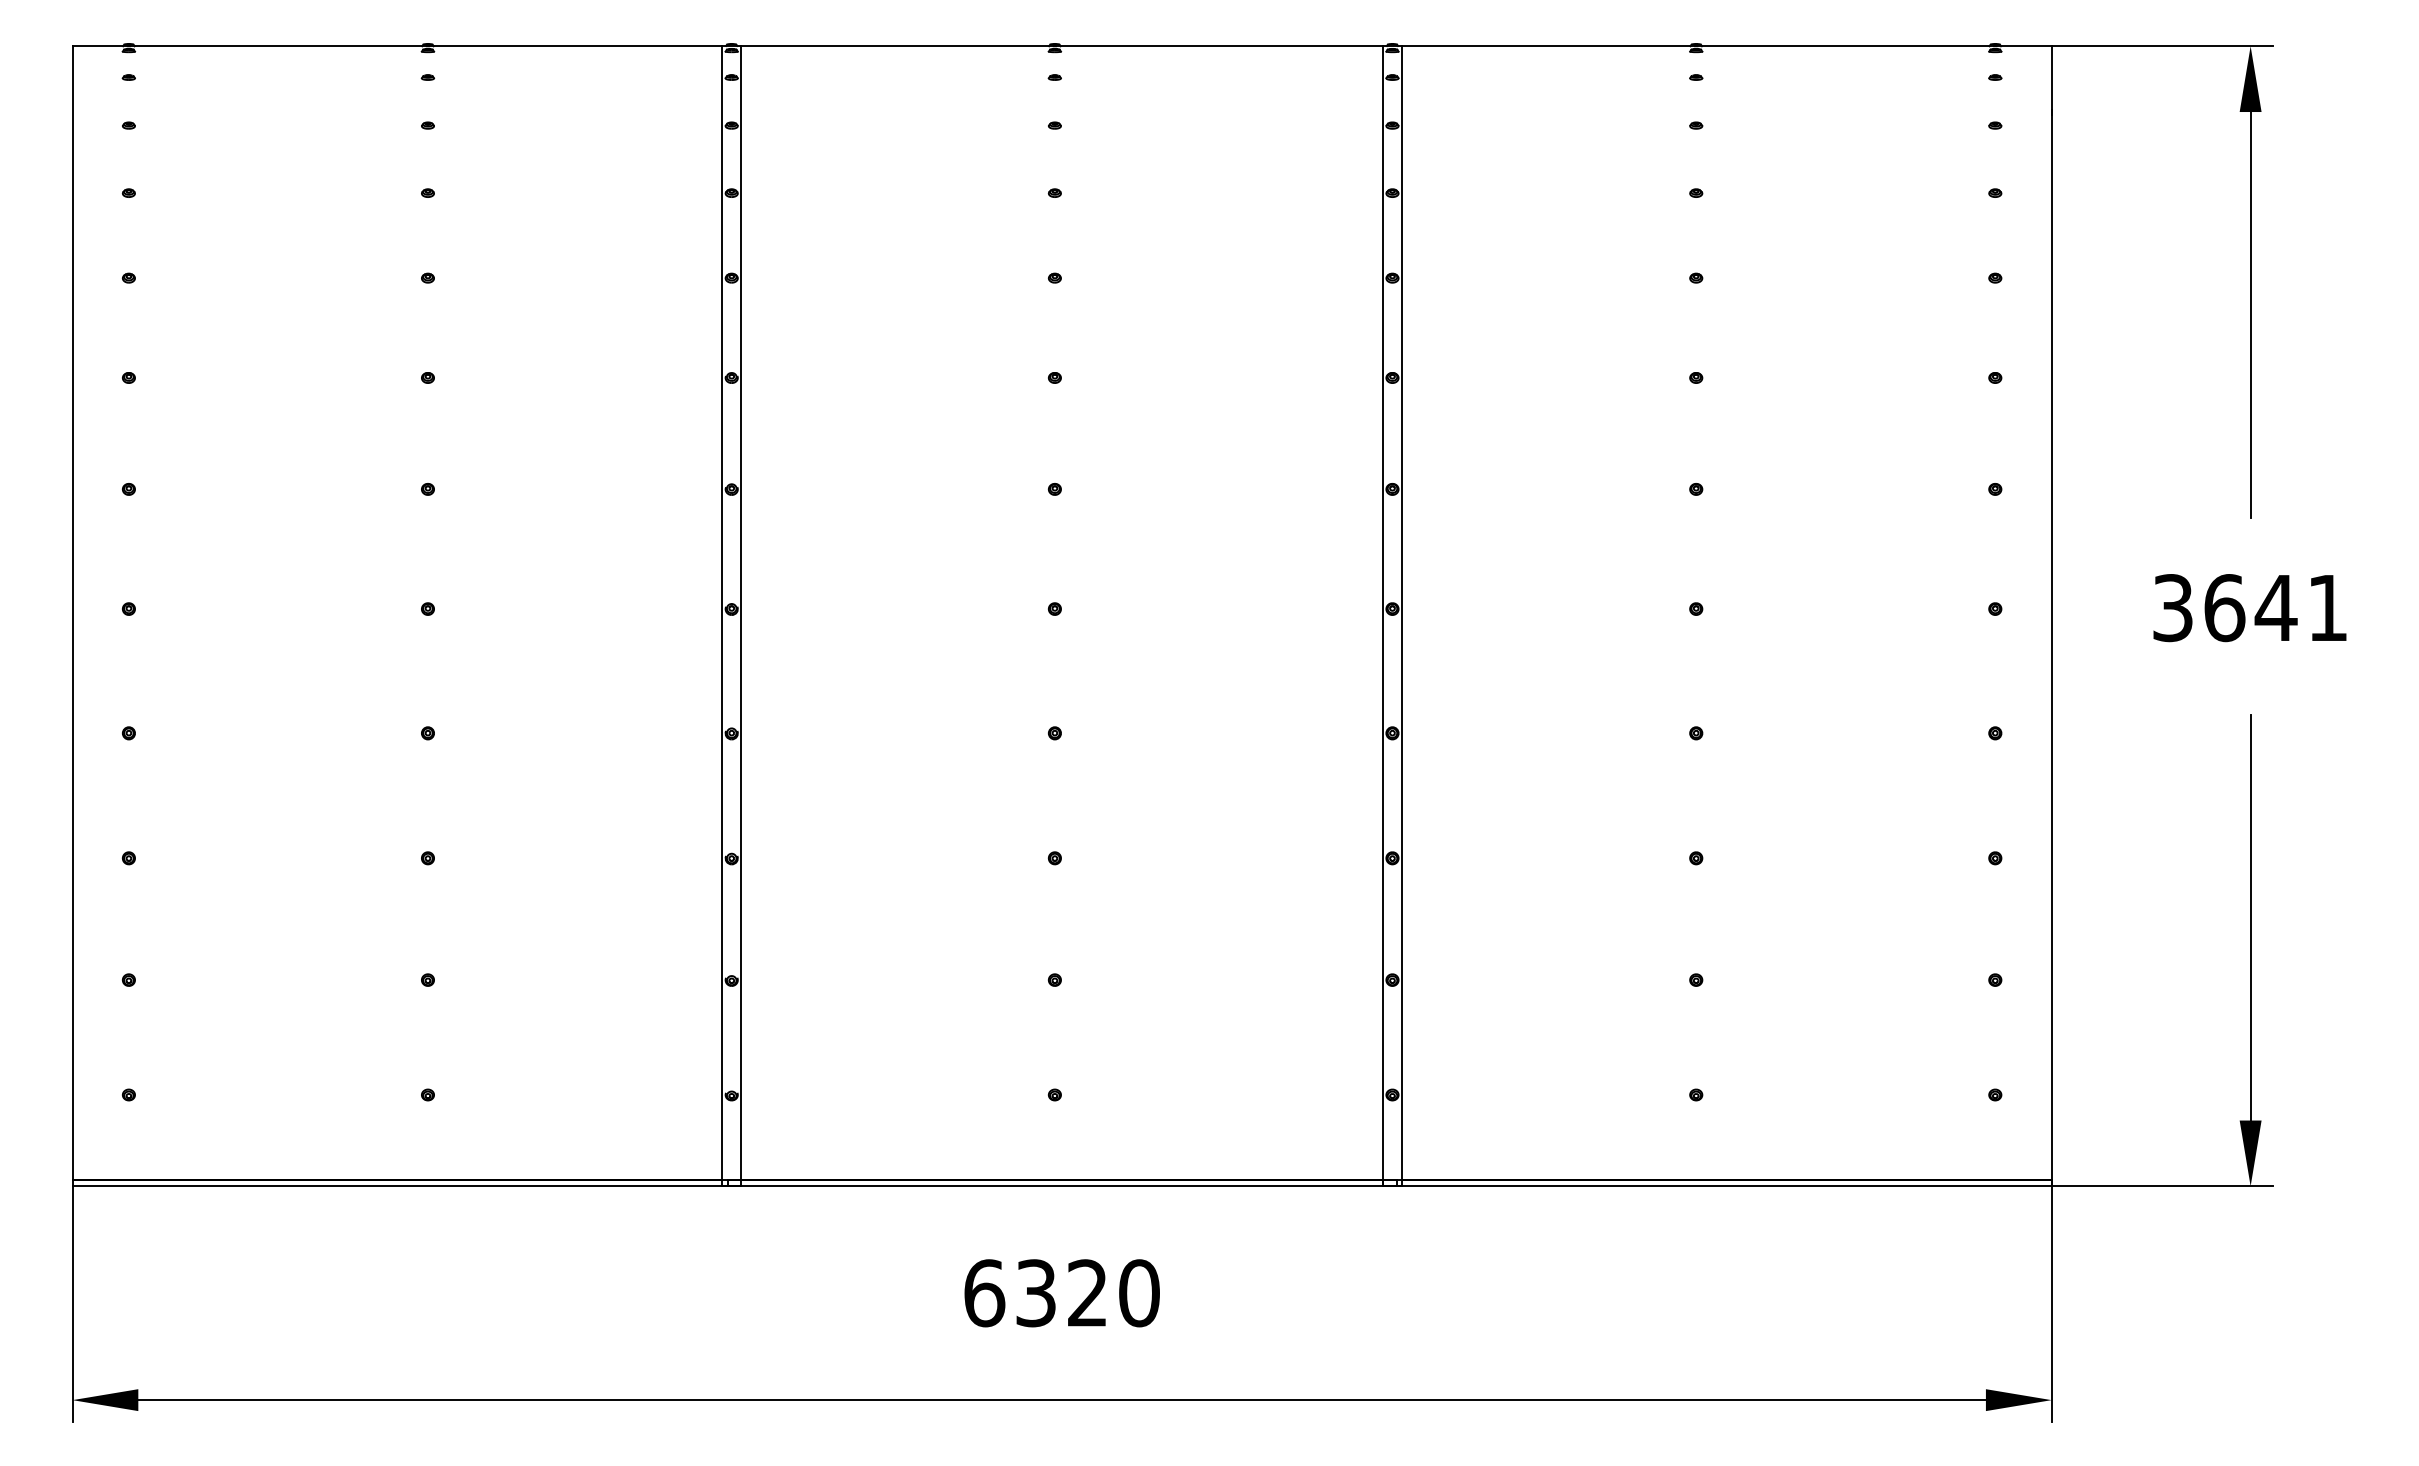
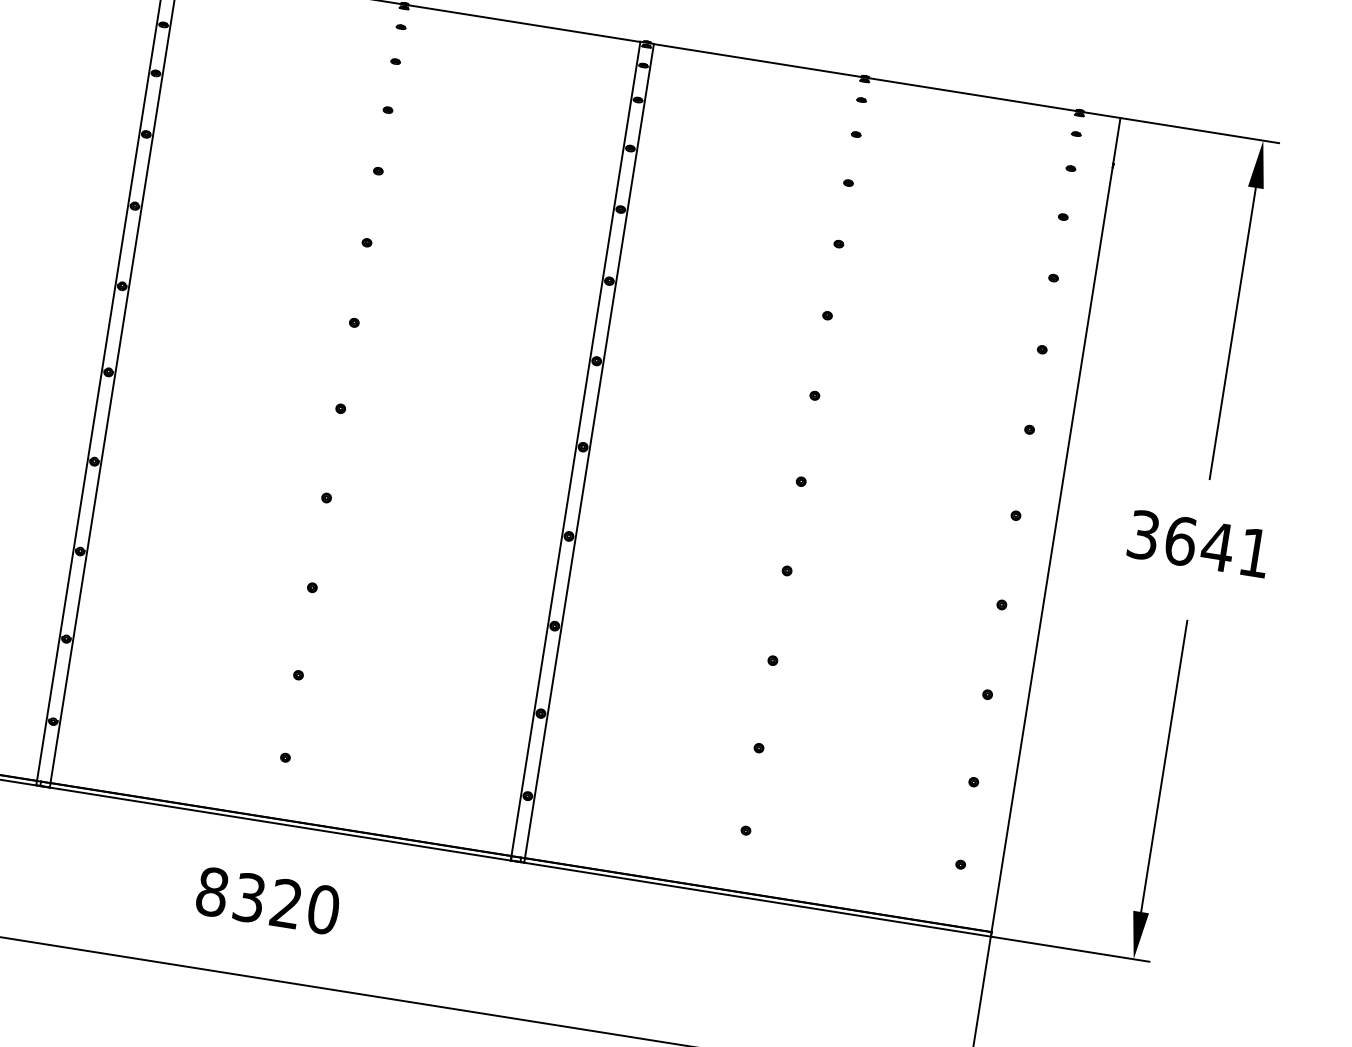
text: (984, 1293) -> (212, 892), 6320 -> 8320

